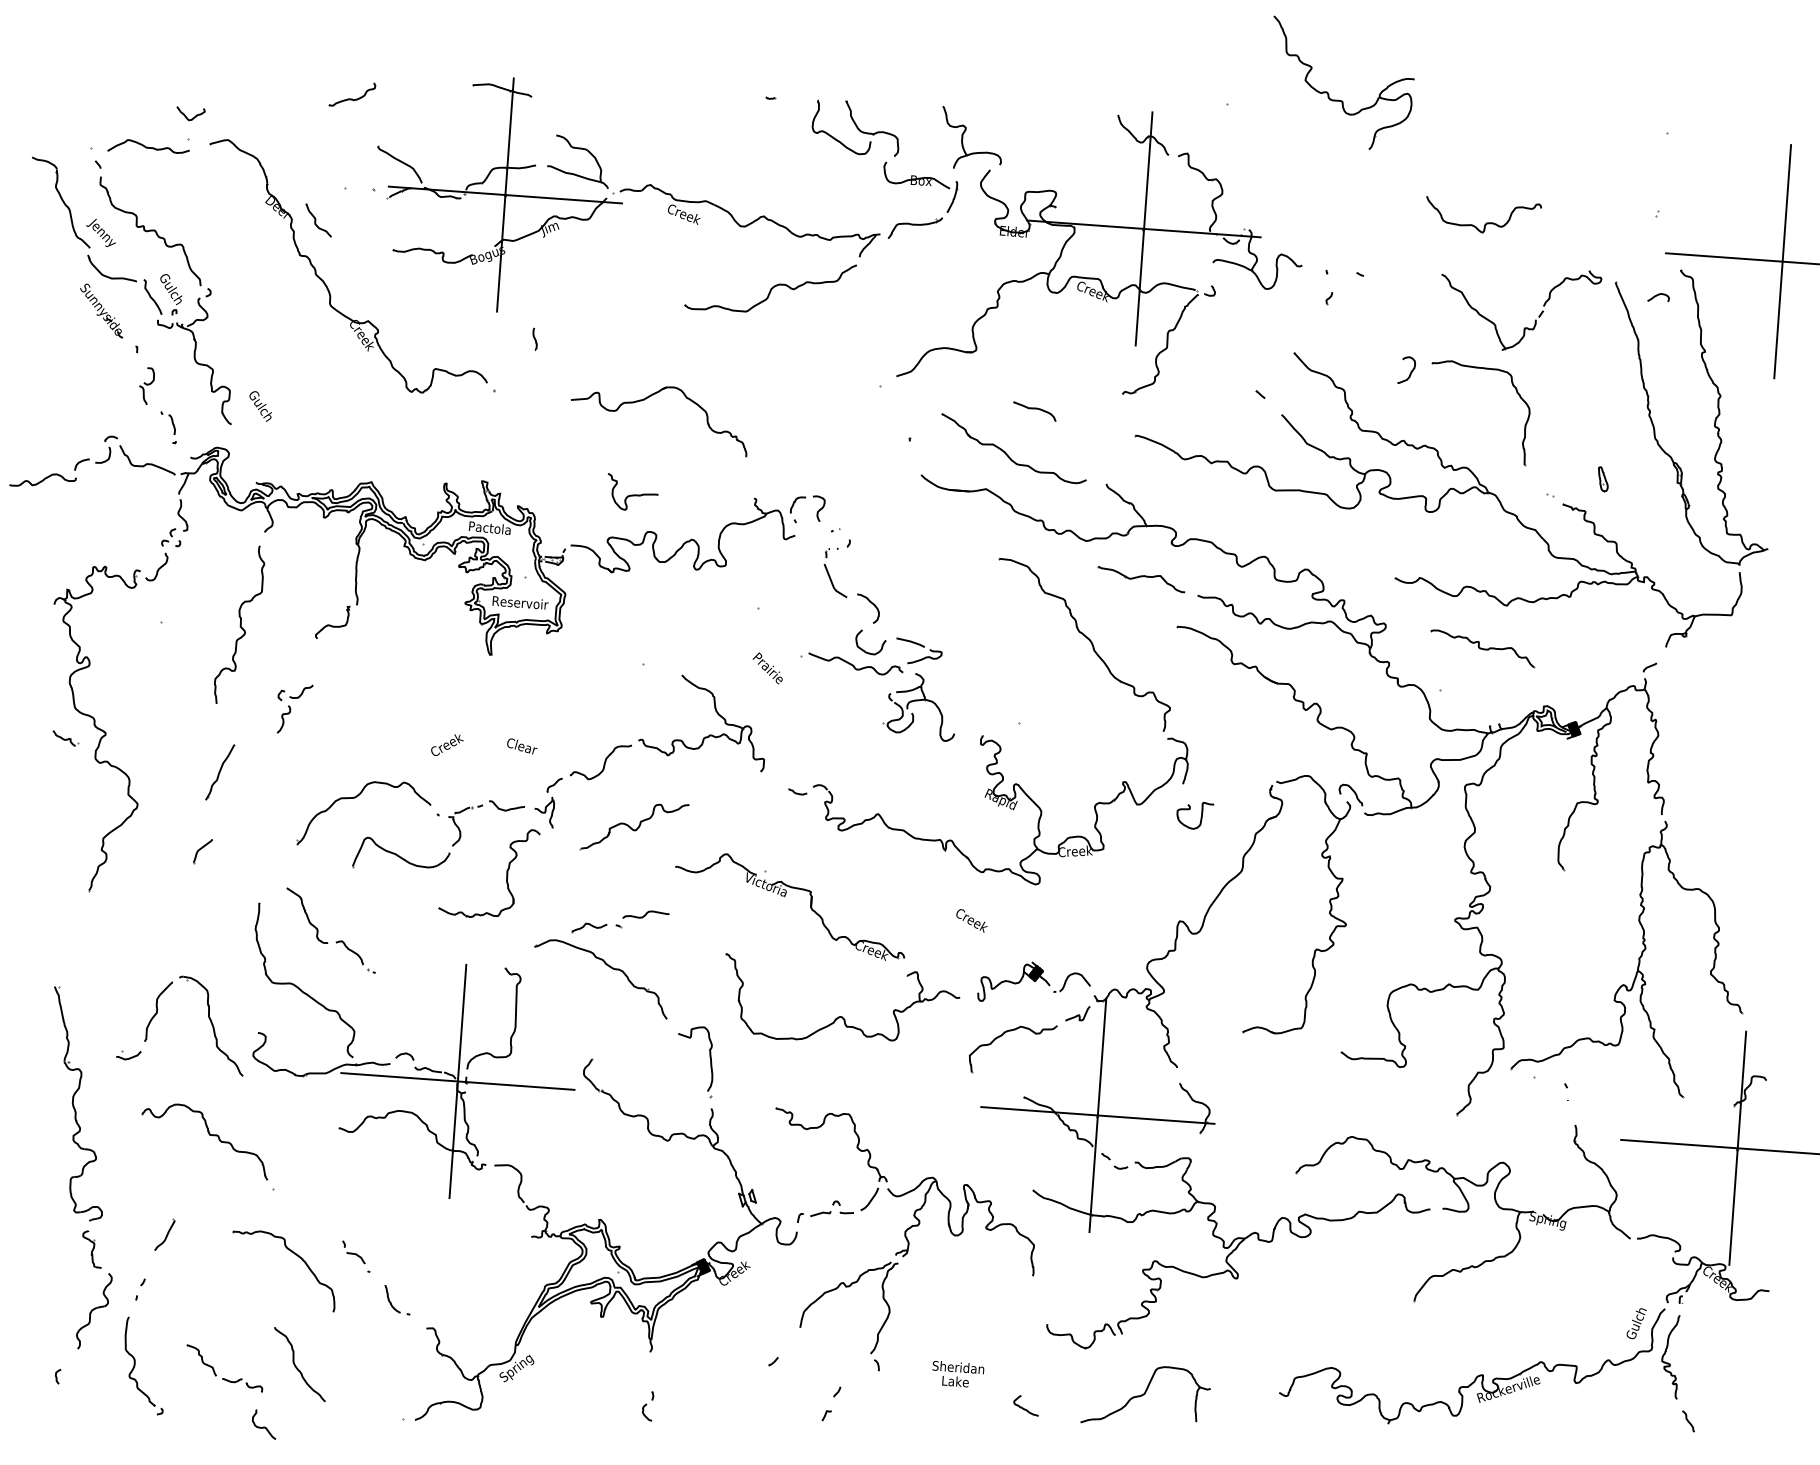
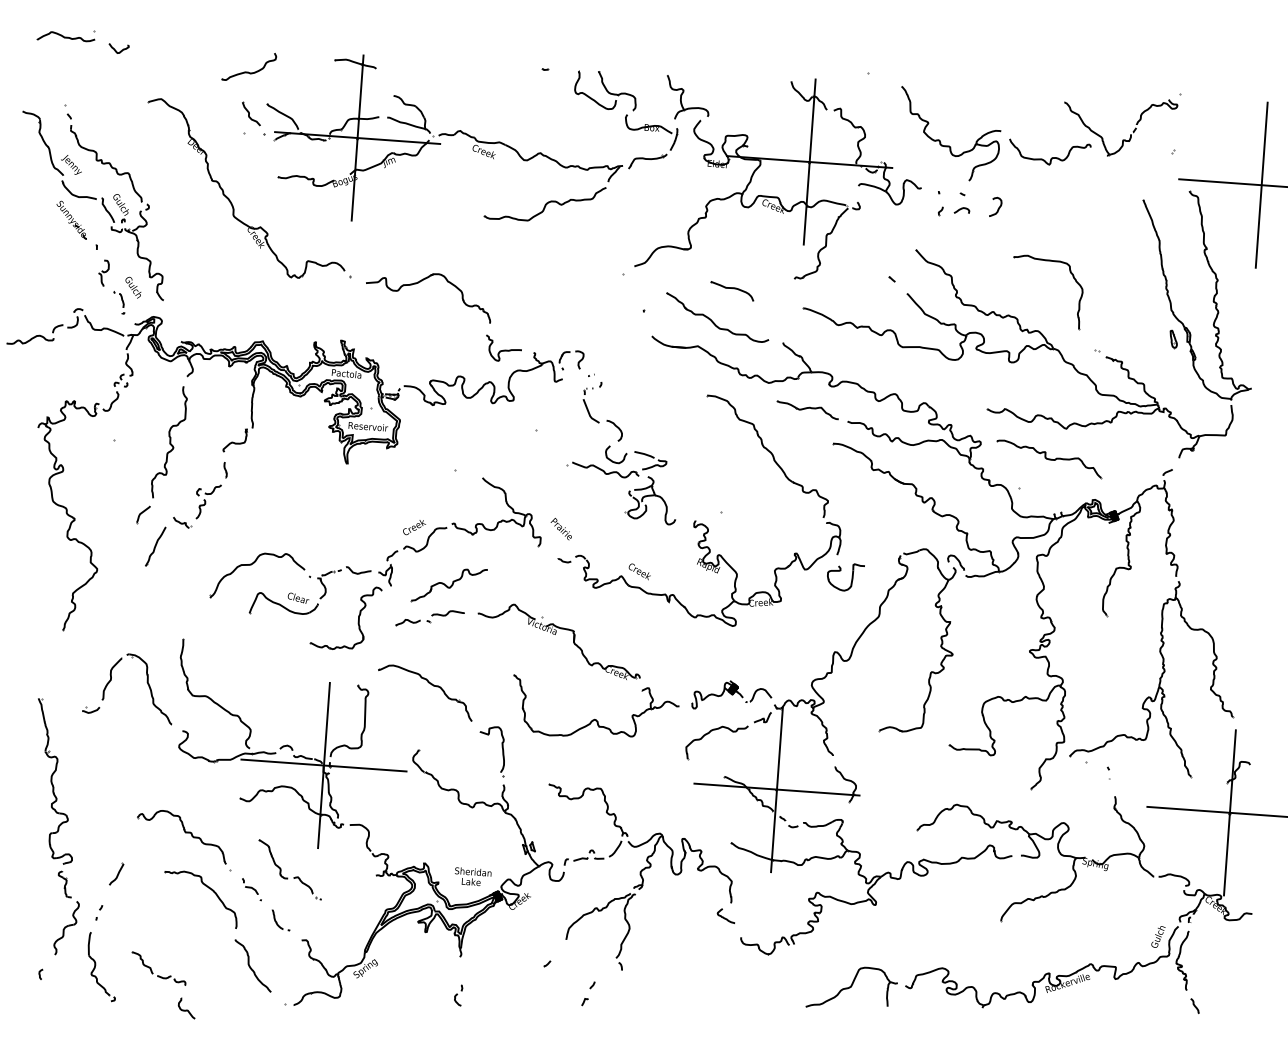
part: (352, 93) -> (249, 66), size x1.67
part: (1341, 99) -> (949, 145), moved
curve: (187, 116) -> (116, 50), moved
part: (147, 146) -> (65, 36), moved
part: (318, 219) -> (251, 113), moved
curve: (1658, 295) -> (961, 209), moved
part: (1535, 319) -> (1130, 134), moved
curve: (534, 339) -> (225, 470), moved
curve: (1410, 370) -> (998, 207), moved
part: (647, 399) -> (420, 282), moved
text: (260, 406) -> (133, 287), moved
part: (1035, 411) -> (732, 291), size x1.43
part: (1602, 479) -> (1173, 339), moved
curve: (632, 493) -> (503, 349), moved
part: (1482, 649) -> (1049, 459), size x1.43
text: (766, 668) -> (560, 529), moved
part: (65, 738) -> (182, 522), moved
text: (447, 745) -> (414, 527), moved
text: (522, 745) -> (298, 597), moved
part: (1194, 815) -> (845, 577), size x1.43
part: (202, 851) -> (143, 514), moved
text: (971, 920) -> (639, 571), moved
part: (619, 921) -> (429, 618), moved
part: (318, 930) -> (281, 869), moved
part: (157, 1013) -> (111, 680), moved
part: (210, 1136) -> (185, 833), moved
curve: (296, 1363) -> (250, 965), moved
text: (958, 1373) -> (473, 876), moved
part: (1145, 1393) -> (851, 986), moved
curve: (1025, 1407) -> (725, 917), moved

